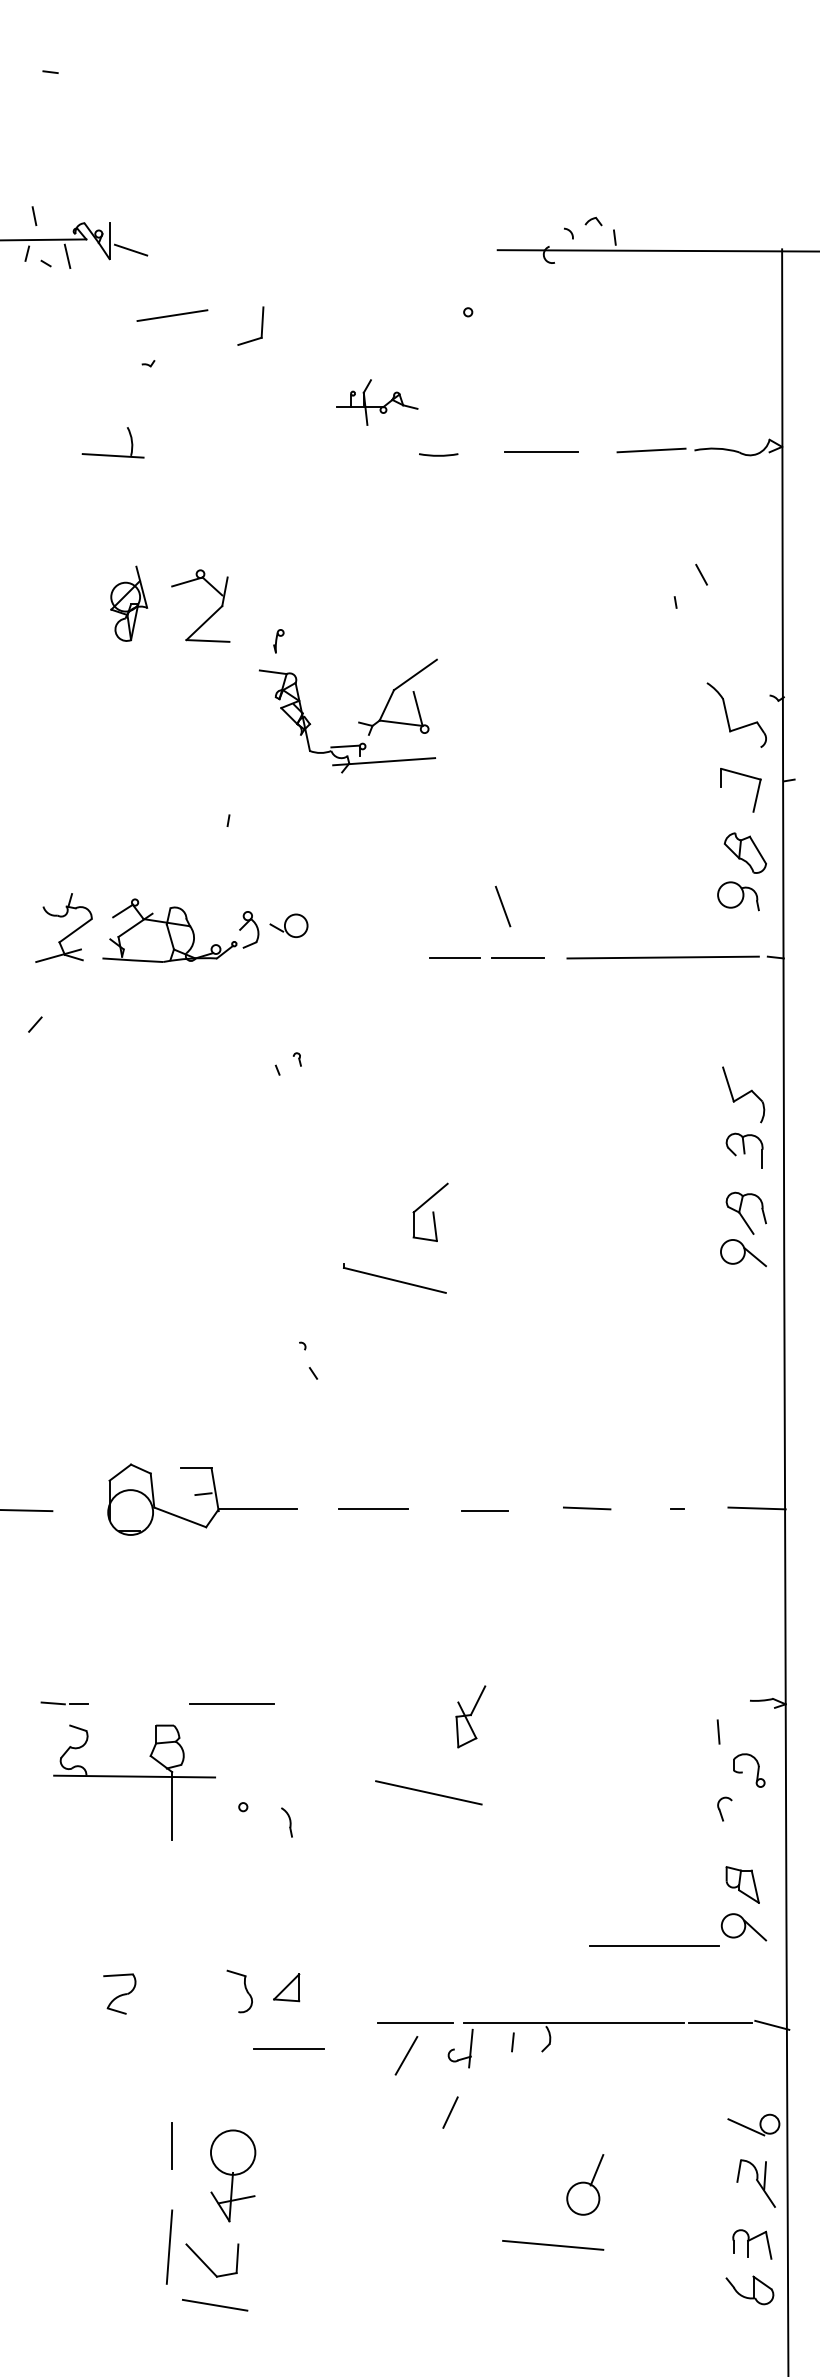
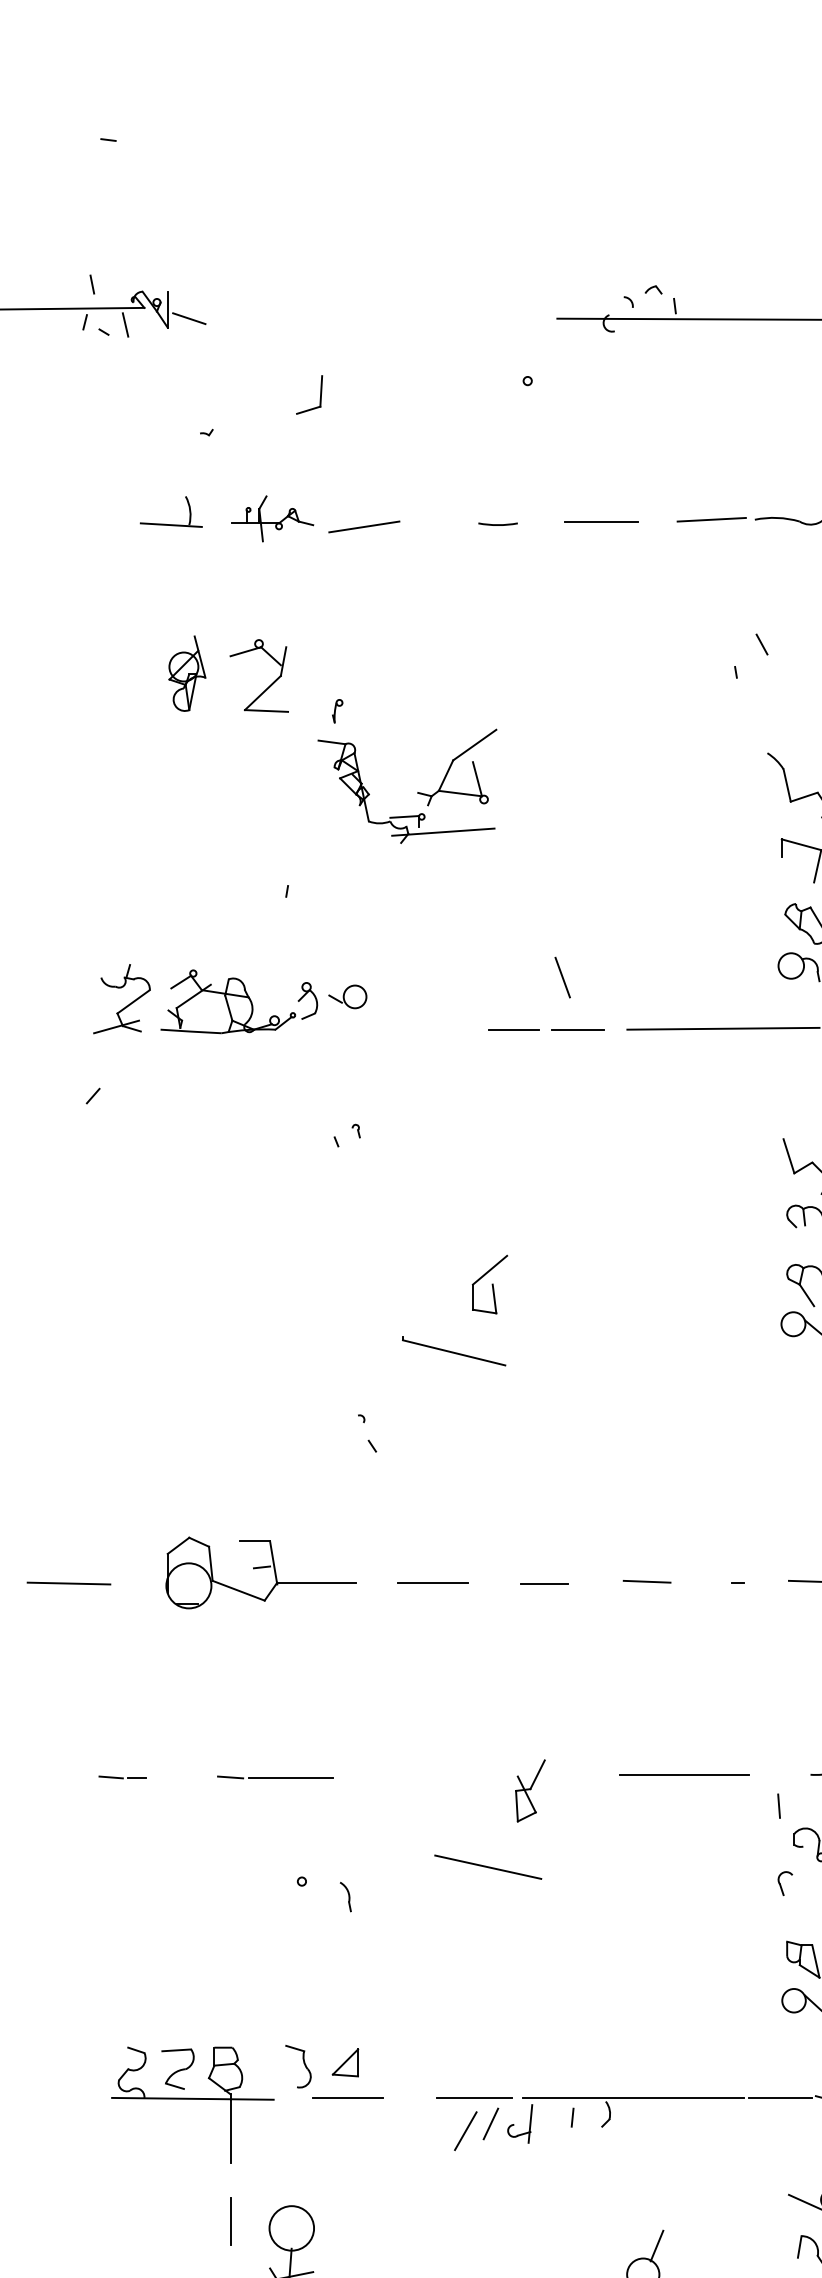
line: (172, 315) -> (364, 526), moved
part: (377, 402) -> (273, 518), moved
line: (171, 1703) -> (229, 1777), added
part: (134, 1782) -> (192, 2104), moved
line: (654, 1945) -> (684, 1774), moved
line: (288, 2048) -> (347, 2097), moved
line: (450, 2112) -> (490, 2123), moved

